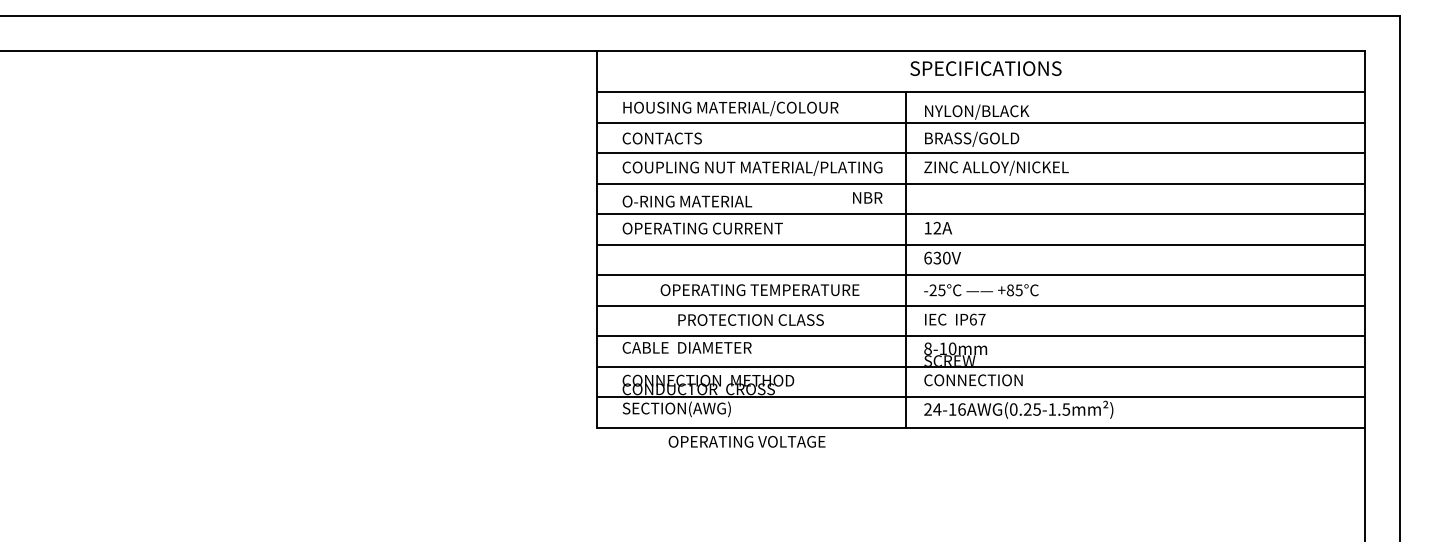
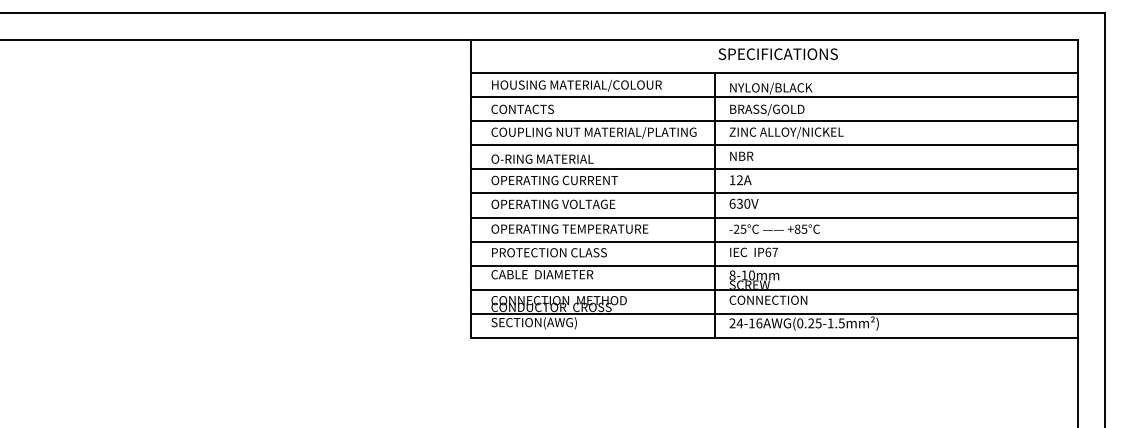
text: (867, 197) -> (741, 155), moved
text: (759, 290) -> (569, 229), moved
text: (750, 319) -> (548, 252), moved
text: (746, 441) -> (552, 204), moved

